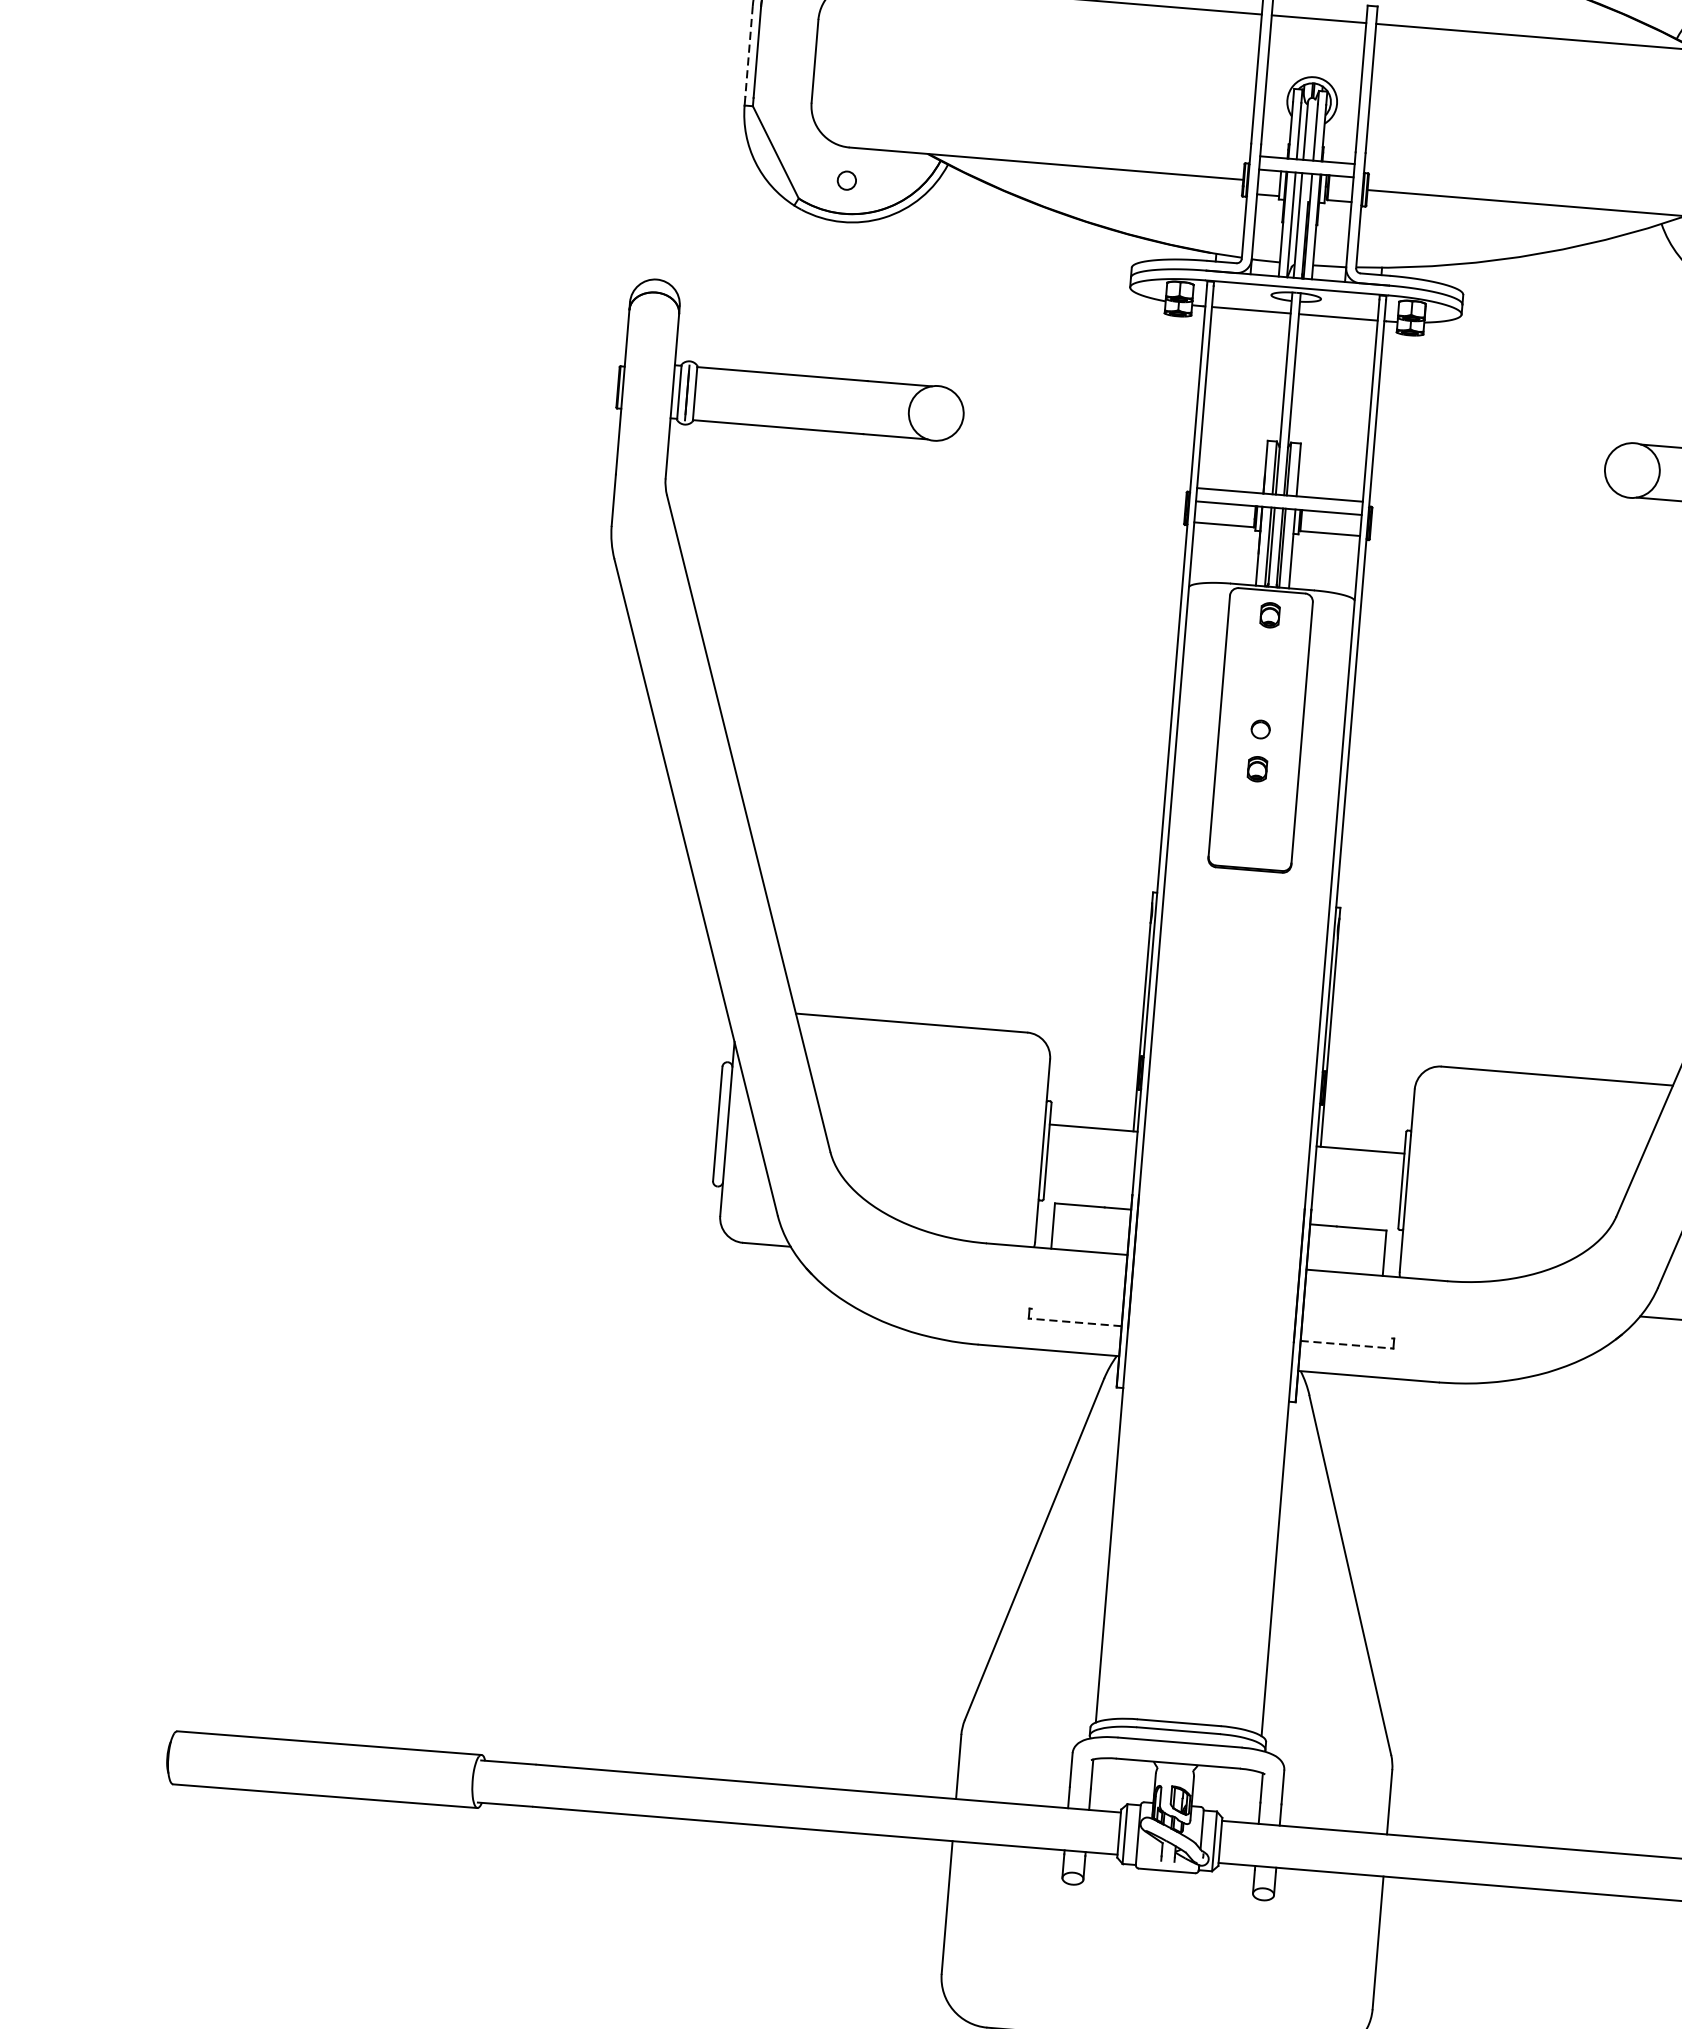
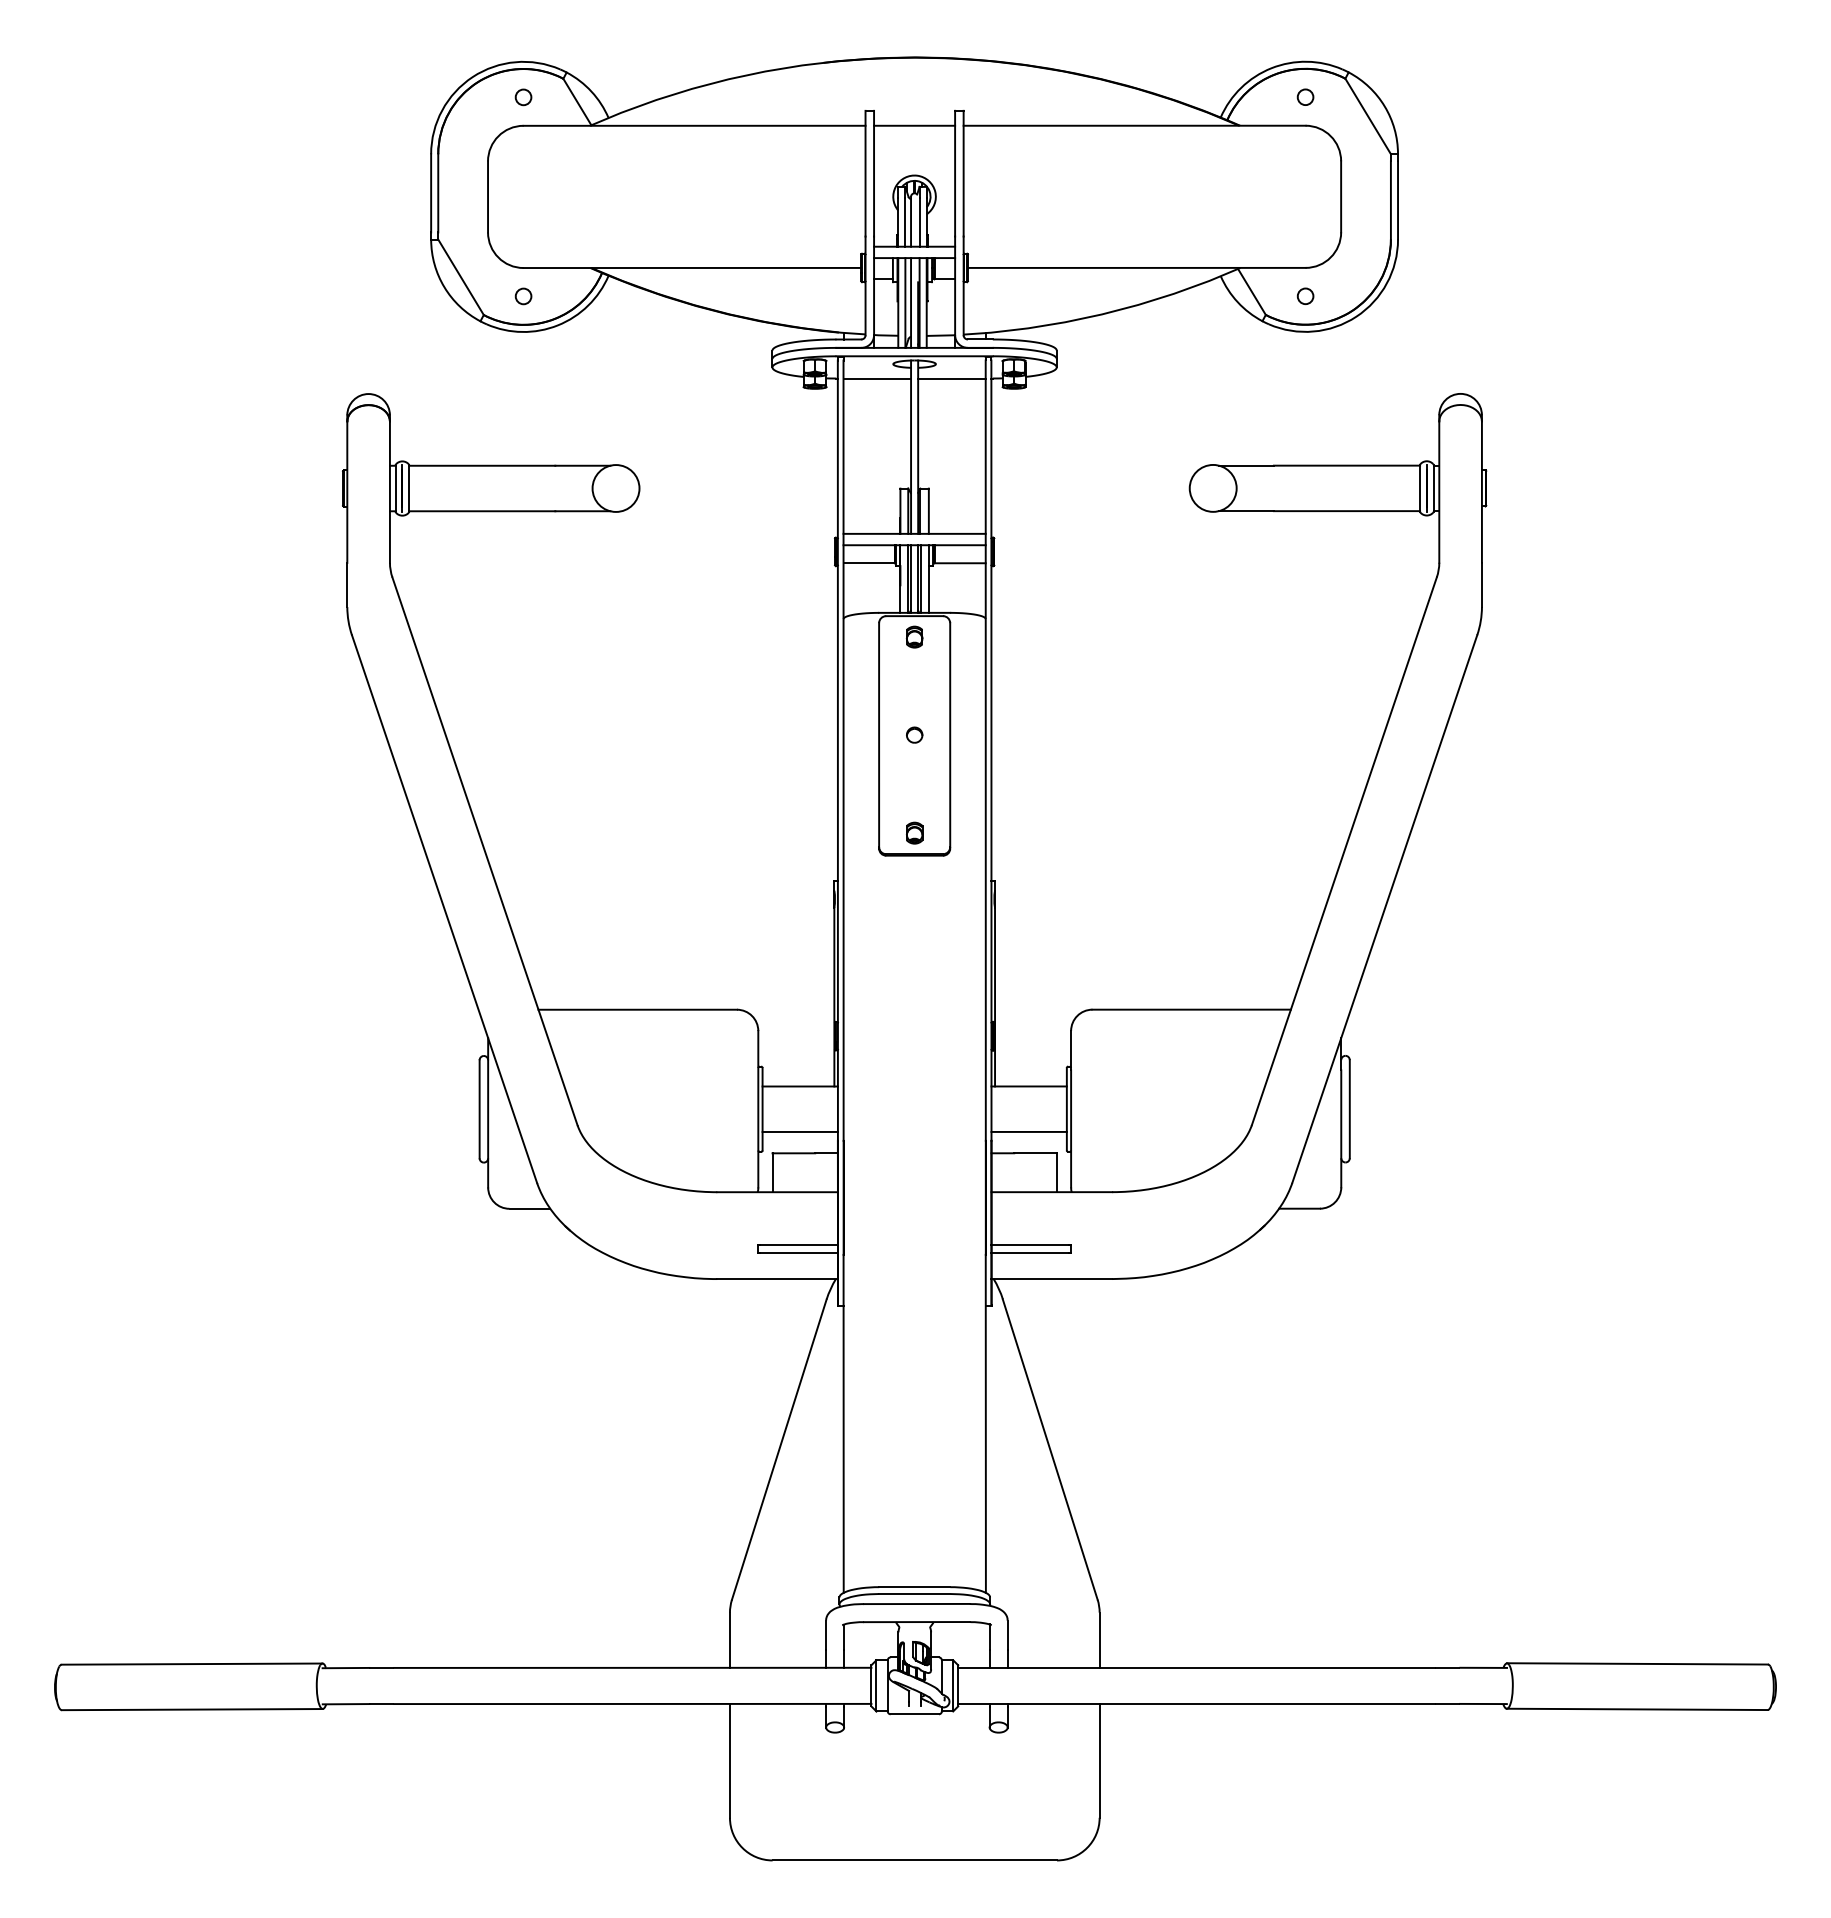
line: (749, 51) -> (431, 193), dashed -> solid
part: (1257, 768) -> (914, 832), moved
line: (1088, 1180) -> (799, 1131), added
line: (1355, 1202) -> (1028, 1131), added
line: (1076, 1312) -> (798, 1244), added
line: (1076, 1322) -> (799, 1253), dashed -> solid
line: (1346, 1334) -> (1030, 1244), added
line: (1346, 1344) -> (1030, 1253), dashed -> solid

